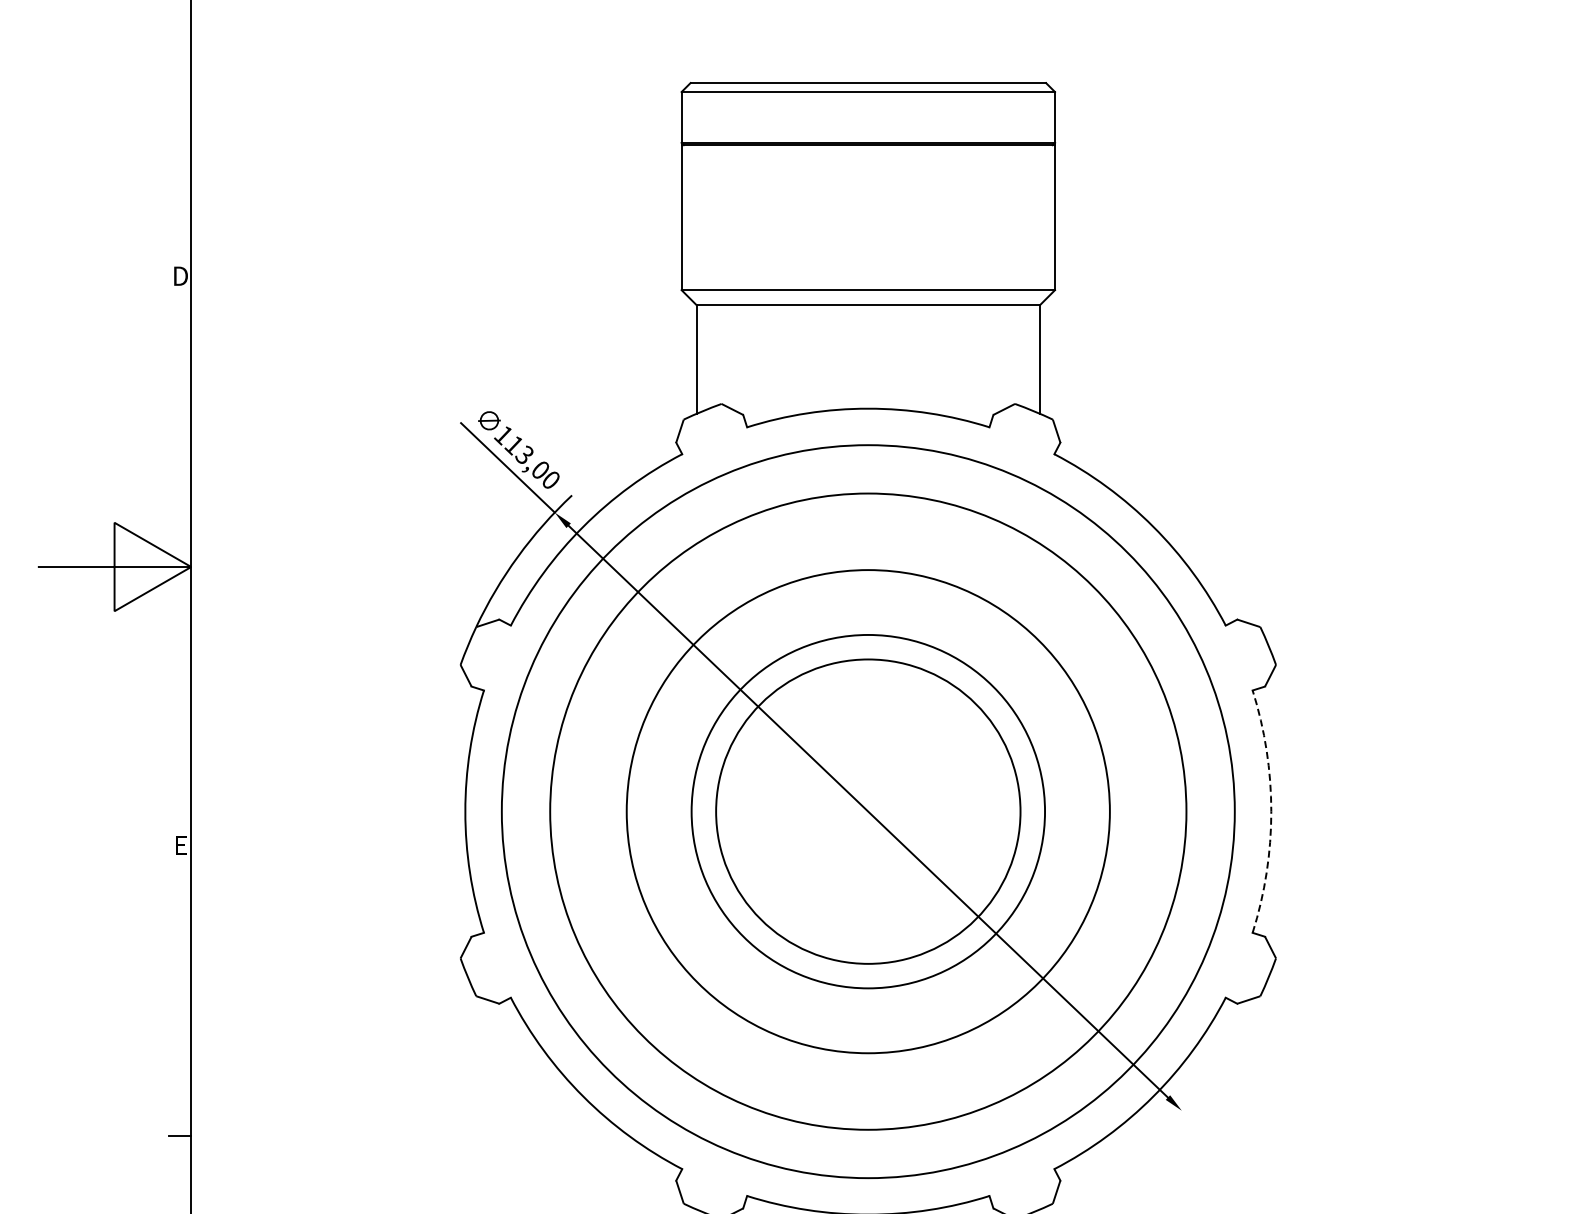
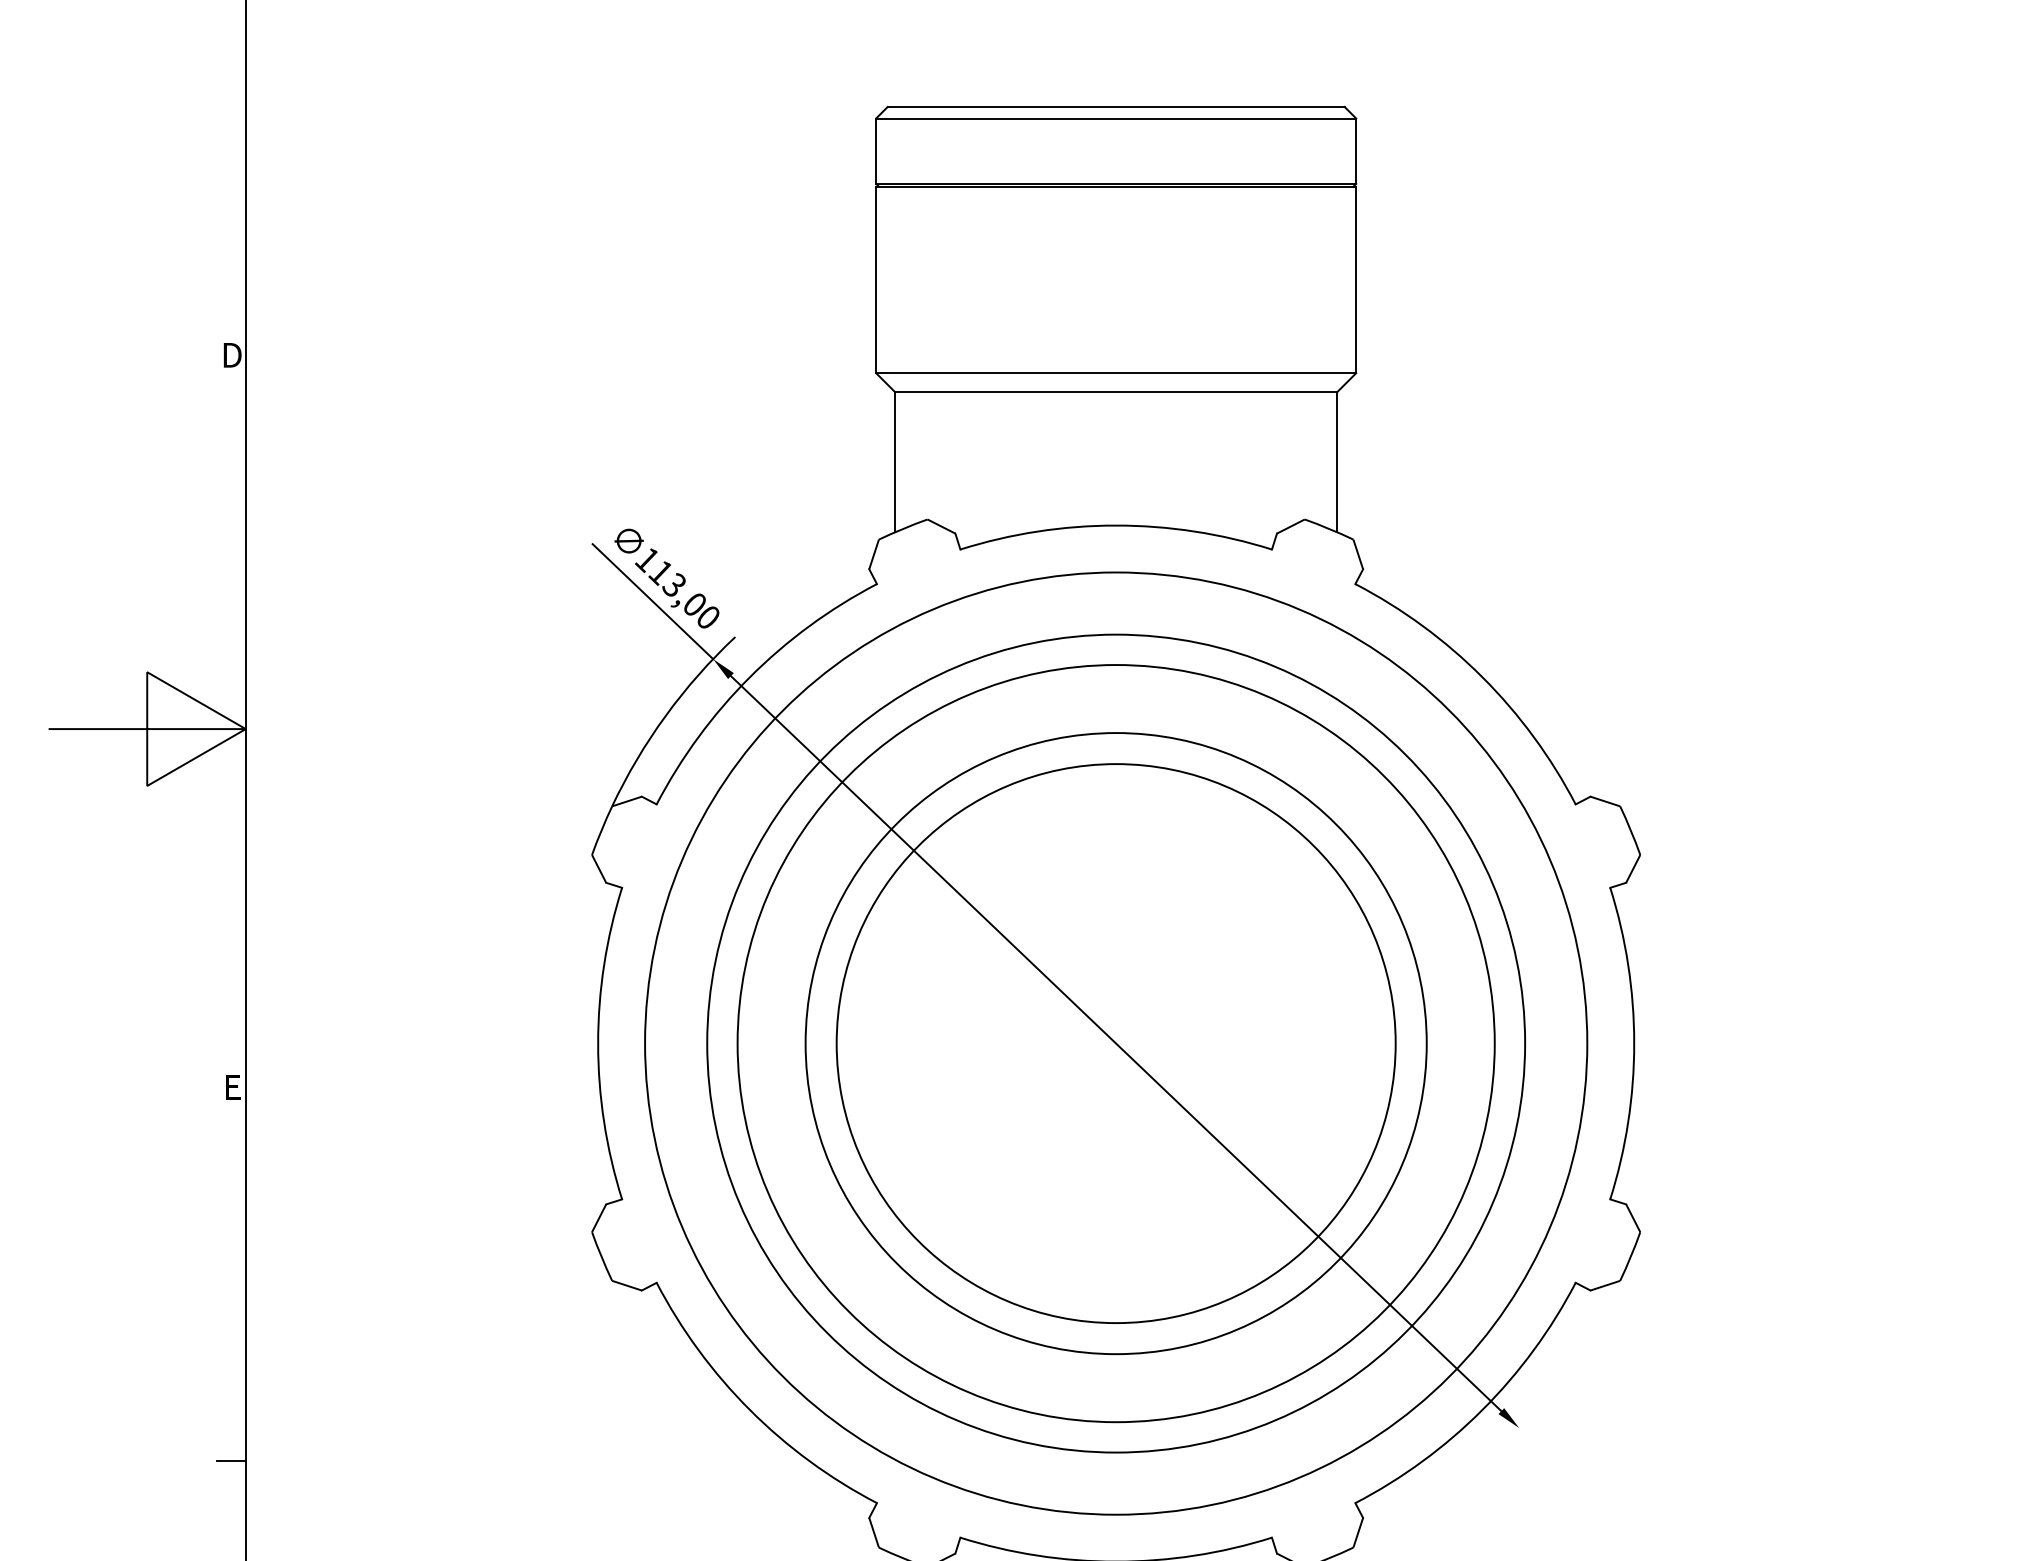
circle: (867, 811) -> (1115, 1043), size x1.43
circle: (867, 811) -> (1115, 1043), size x1.67
arc: (1271, 811) -> (1634, 1043), dashed -> solid

